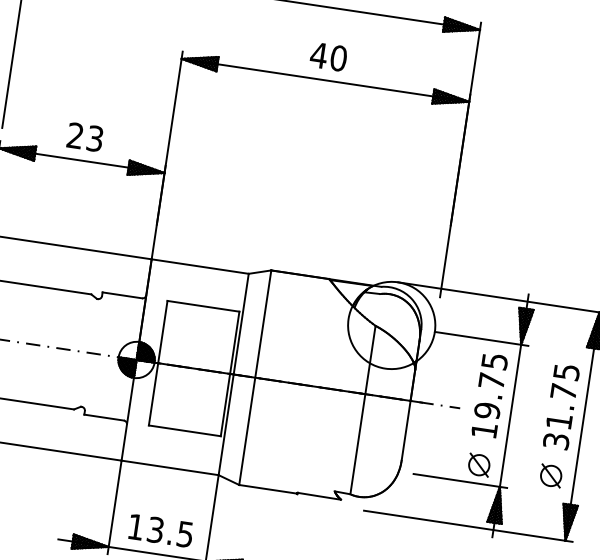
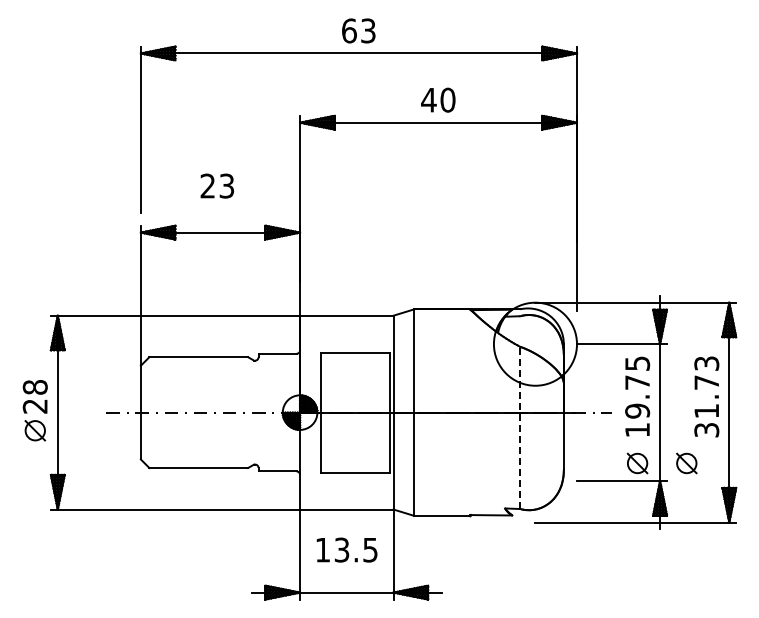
text: (84, 136) -> (216, 185), moved
text: (566, 372) -> (706, 363), 31.75 -> 31.73
line: (363, 409) -> (520, 427), solid -> dashed
part: (550, 475) -> (686, 463), moved
text: (160, 530) -> (346, 549), moved

